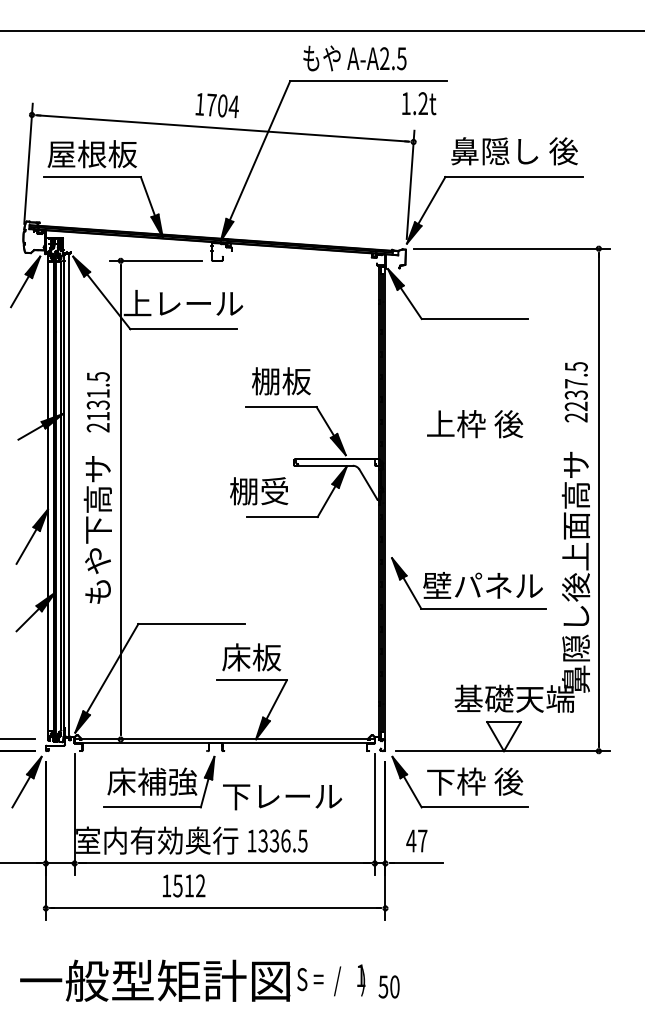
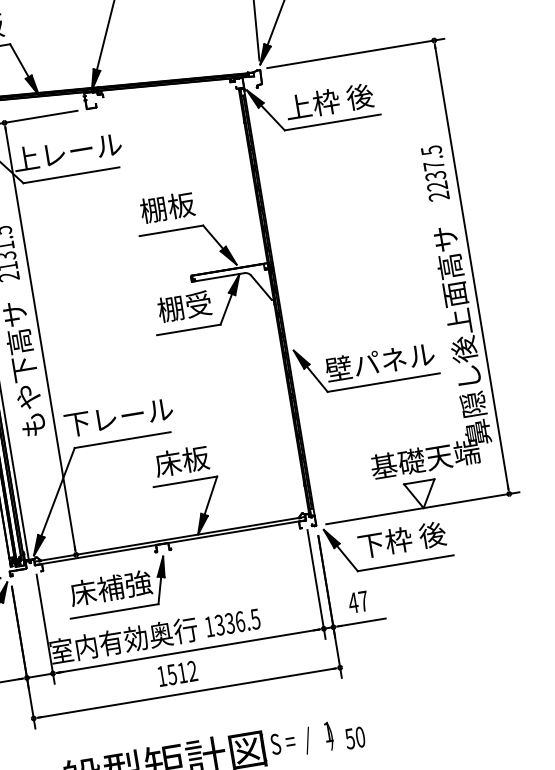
text: (475, 424) -> (330, 102), moved
text: (259, 491) -> (184, 306), moved
text: (282, 797) -> (118, 417), moved
text: (184, 885) -> (177, 673), moved

